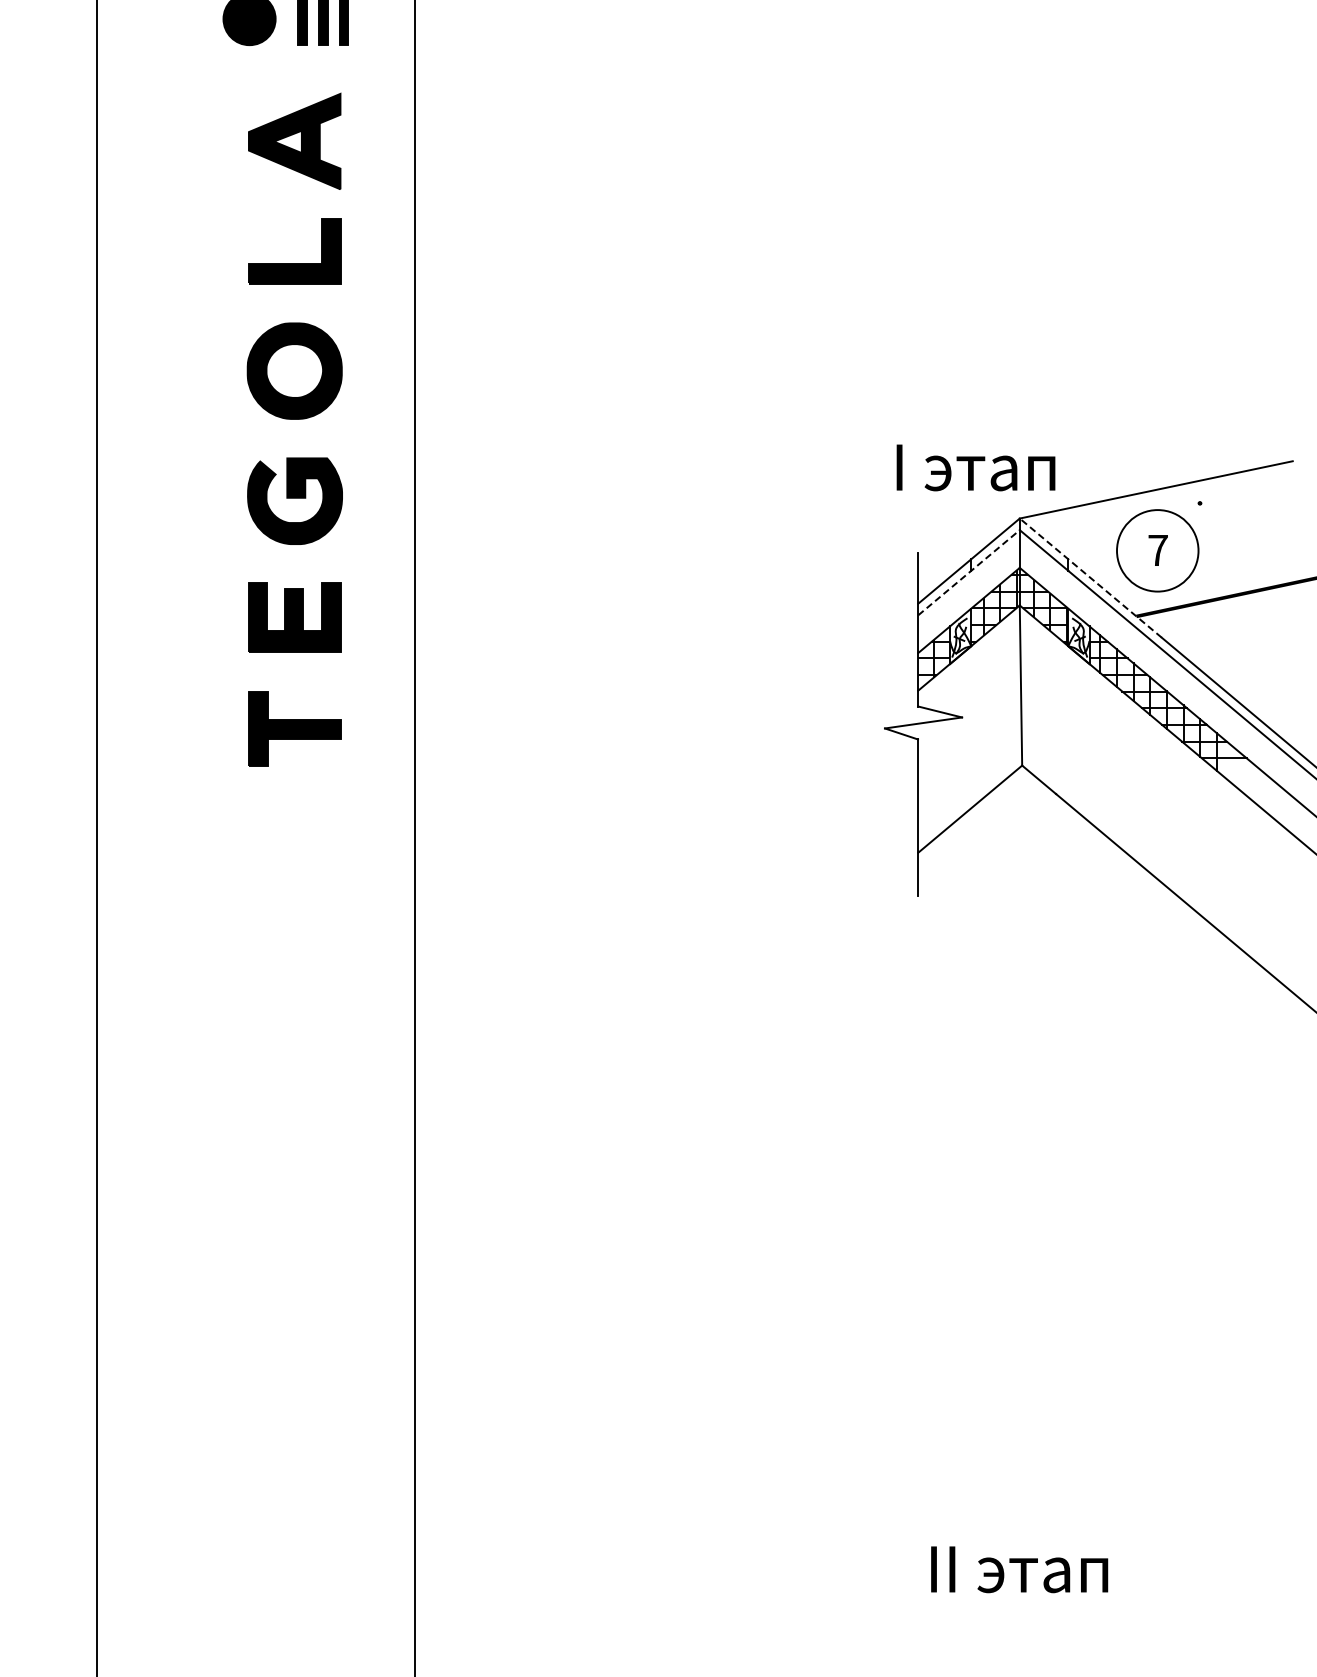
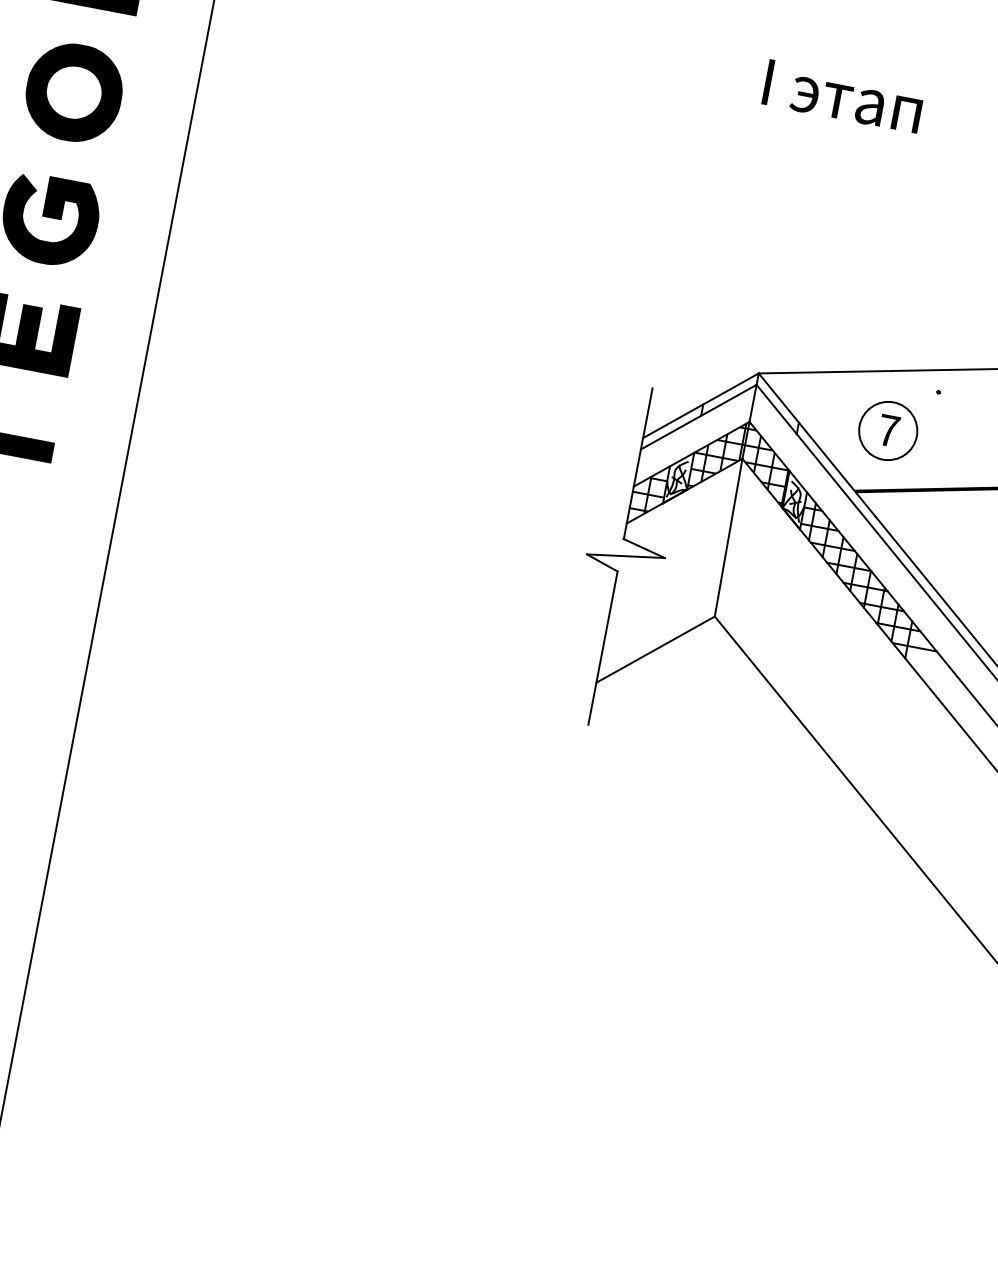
text: (975, 467) -> (842, 96), moved
circle: (1157, 550) -> (888, 430), size x0.71
line: (969, 572) -> (699, 417), dashed -> solid
line: (1090, 578) -> (816, 445), dashed -> solid

